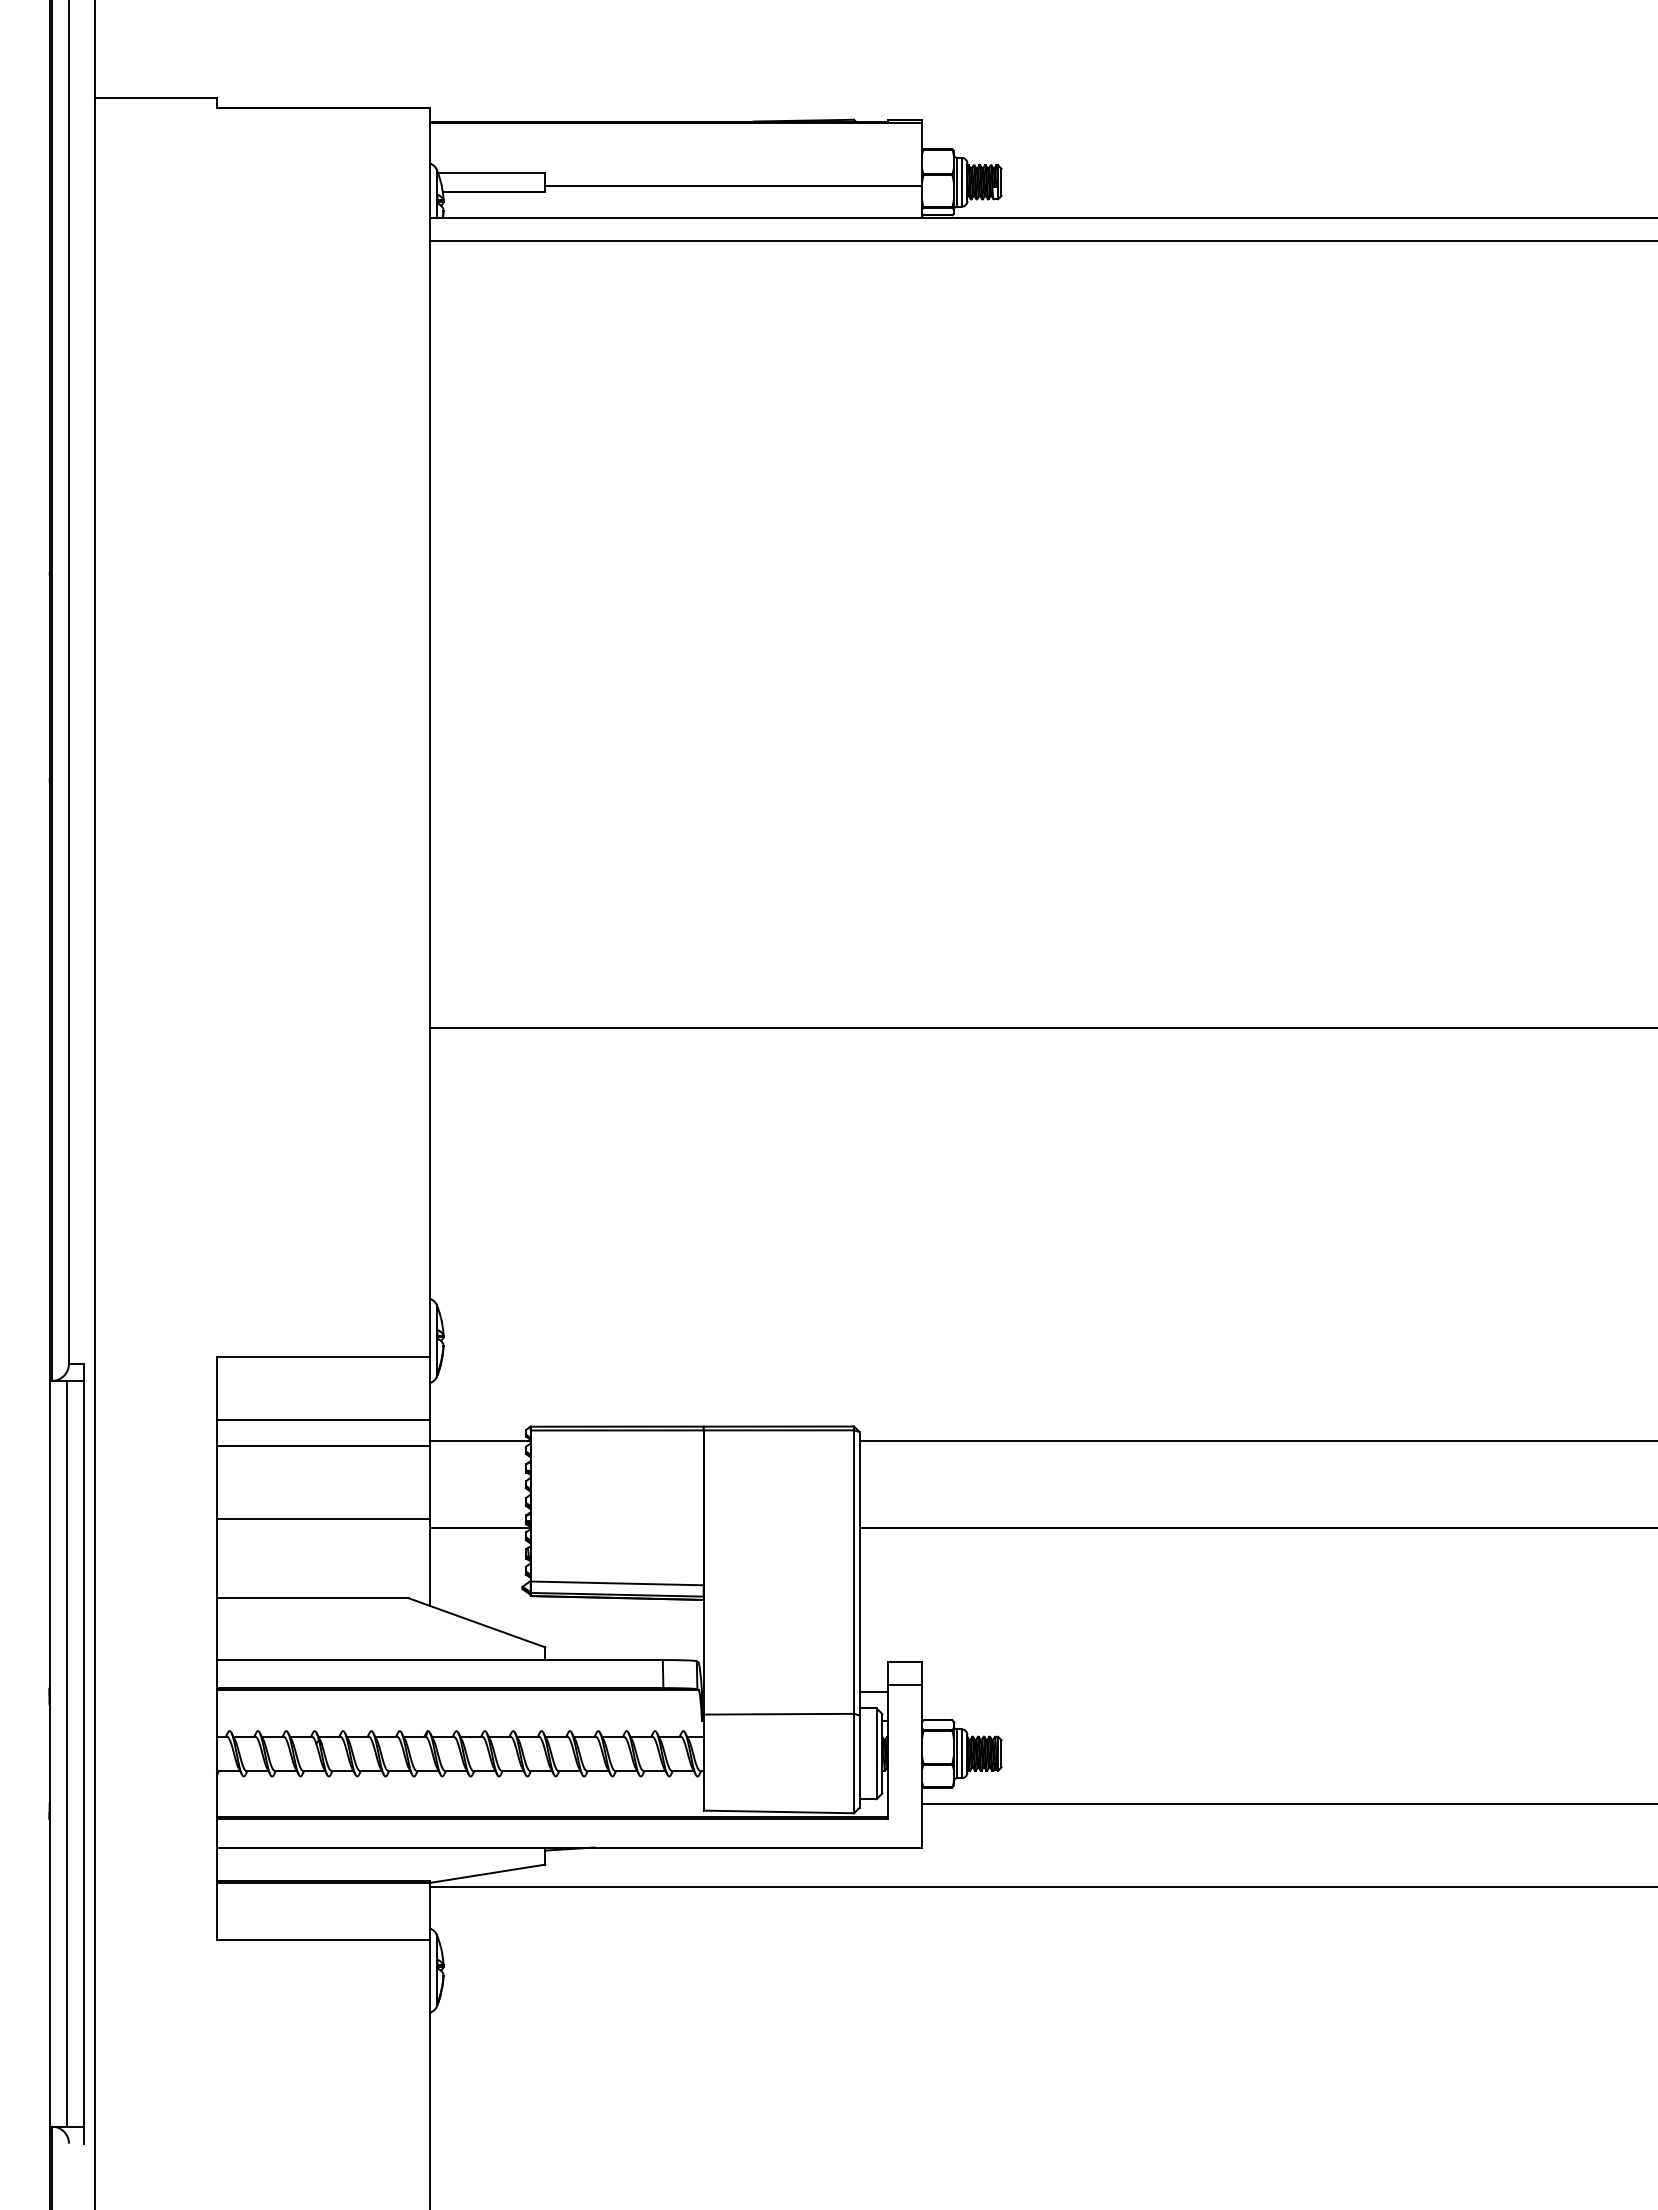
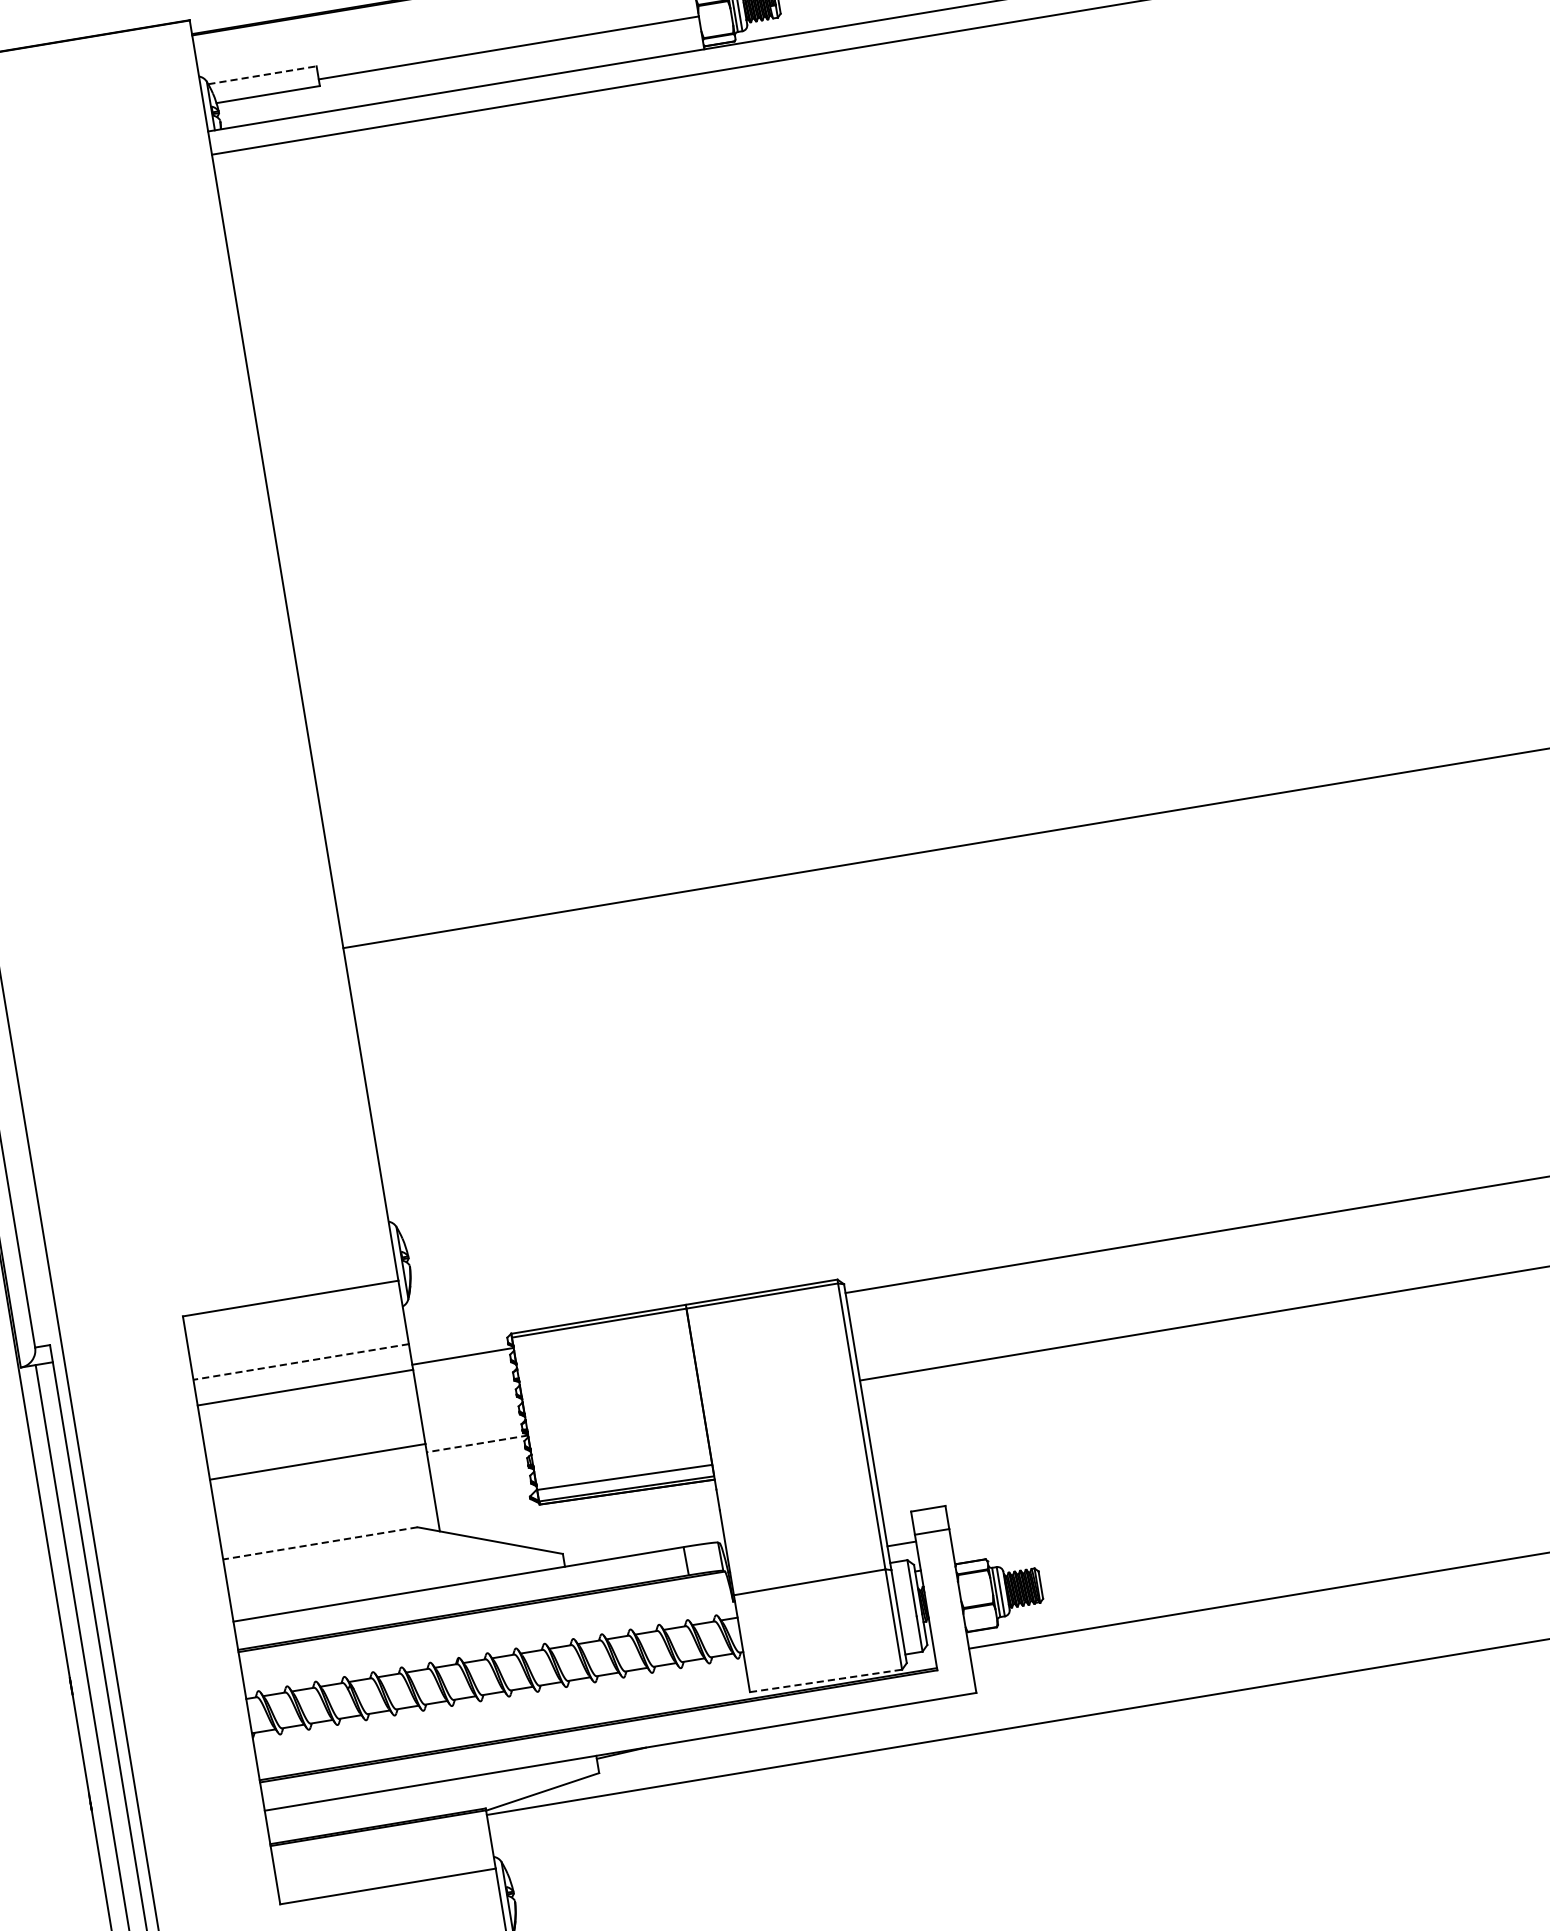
line: (491, 172) -> (262, 75), solid -> dashed
line: (323, 1420) -> (301, 1362), solid -> dashed
line: (479, 1527) -> (476, 1444), solid -> dashed
line: (312, 1598) -> (319, 1543), solid -> dashed
line: (779, 1811) -> (826, 1680), solid -> dashed

